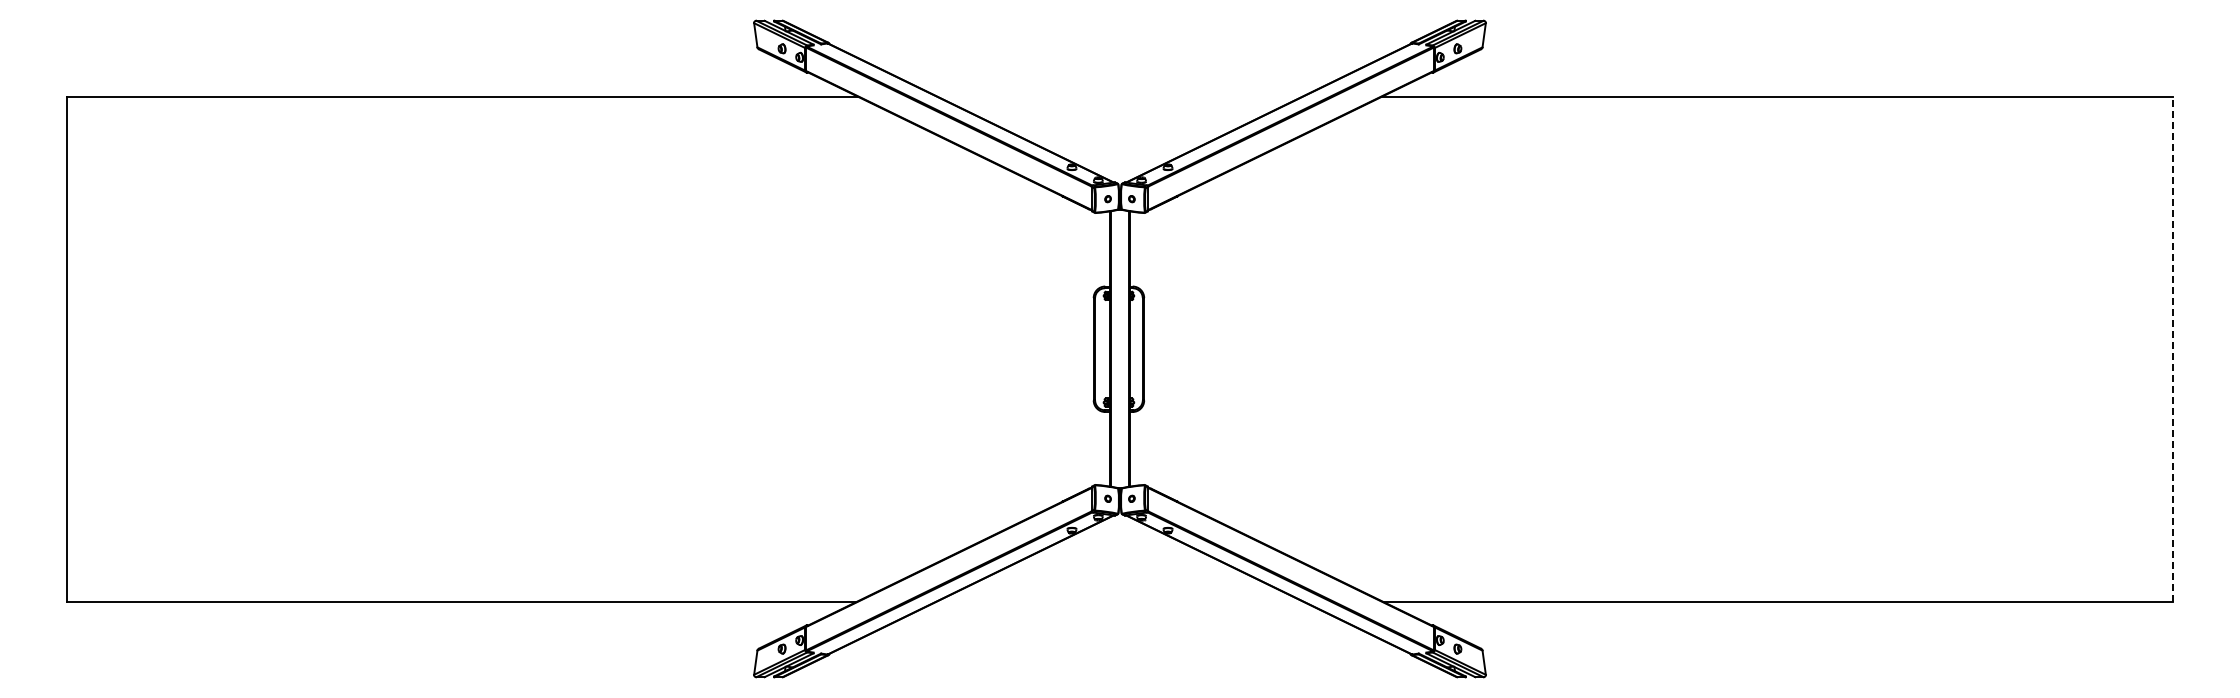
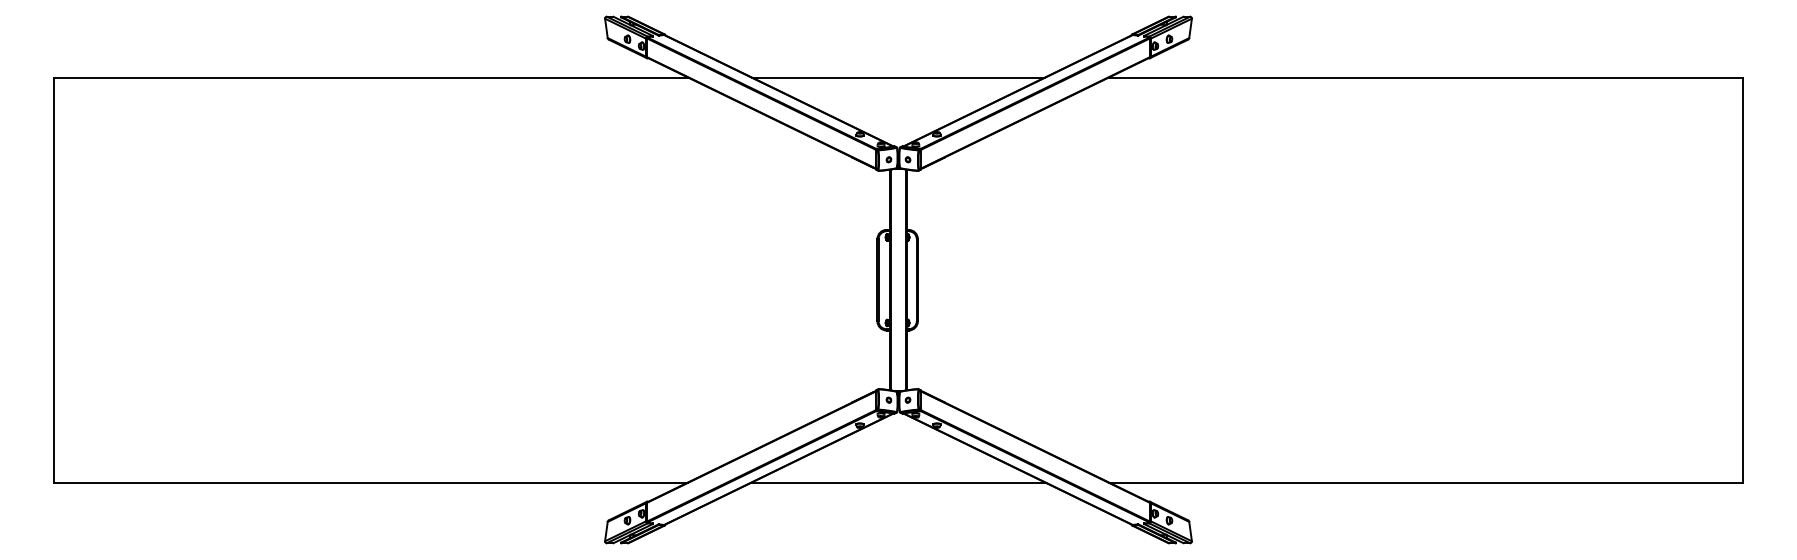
line: (1119, 96) -> (898, 77), added
line: (2172, 348) -> (1742, 279), dashed -> solid
line: (1119, 601) -> (898, 482), added

